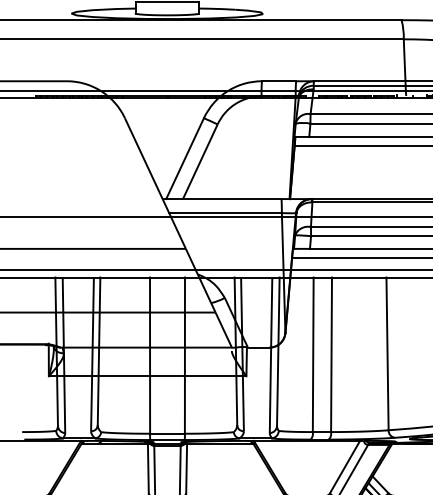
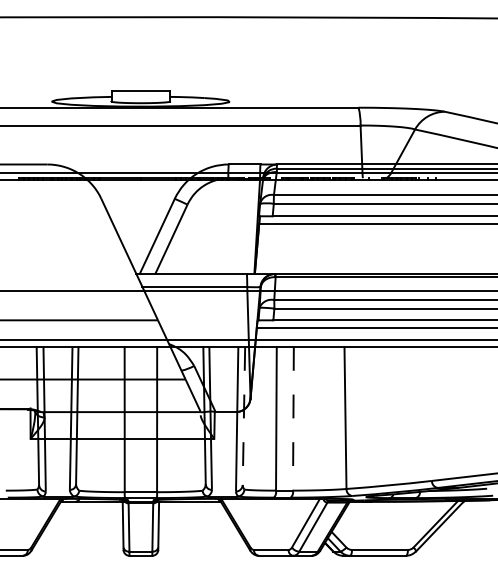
line: (277, 352) -> (243, 416), solid -> dashed
line: (331, 354) -> (293, 418), solid -> dashed

